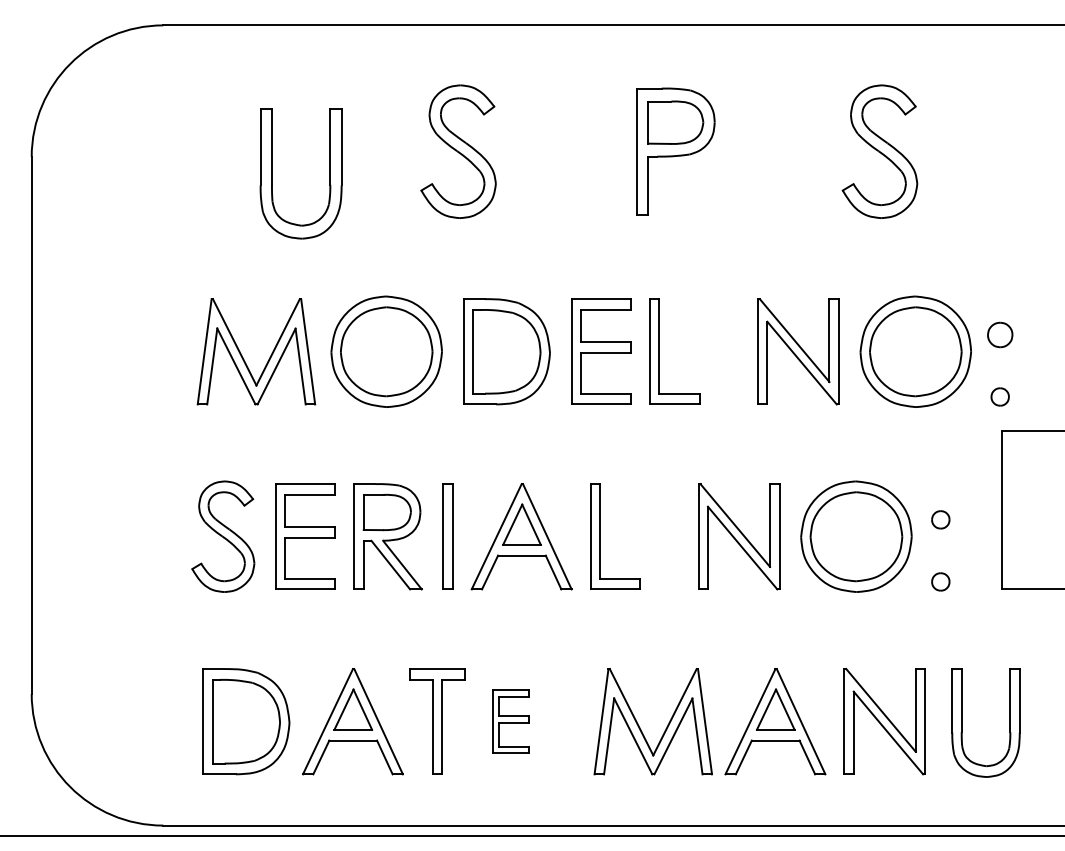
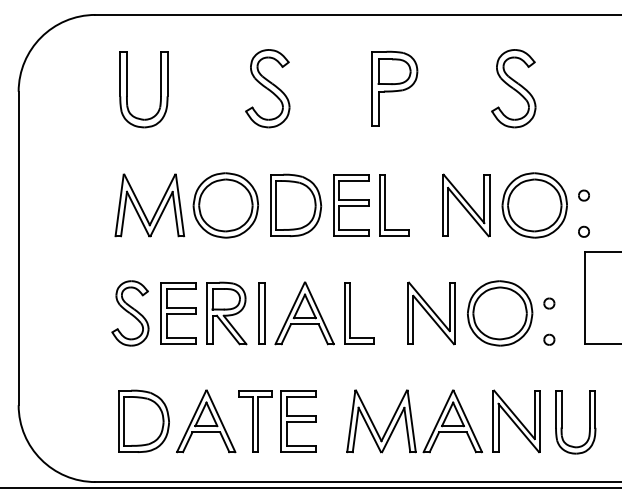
part: (272, 173) -> (127, 89), moved
part: (999, 334) -> (583, 195), size x0.71
part: (511, 721) -> (298, 421), size x1.67

